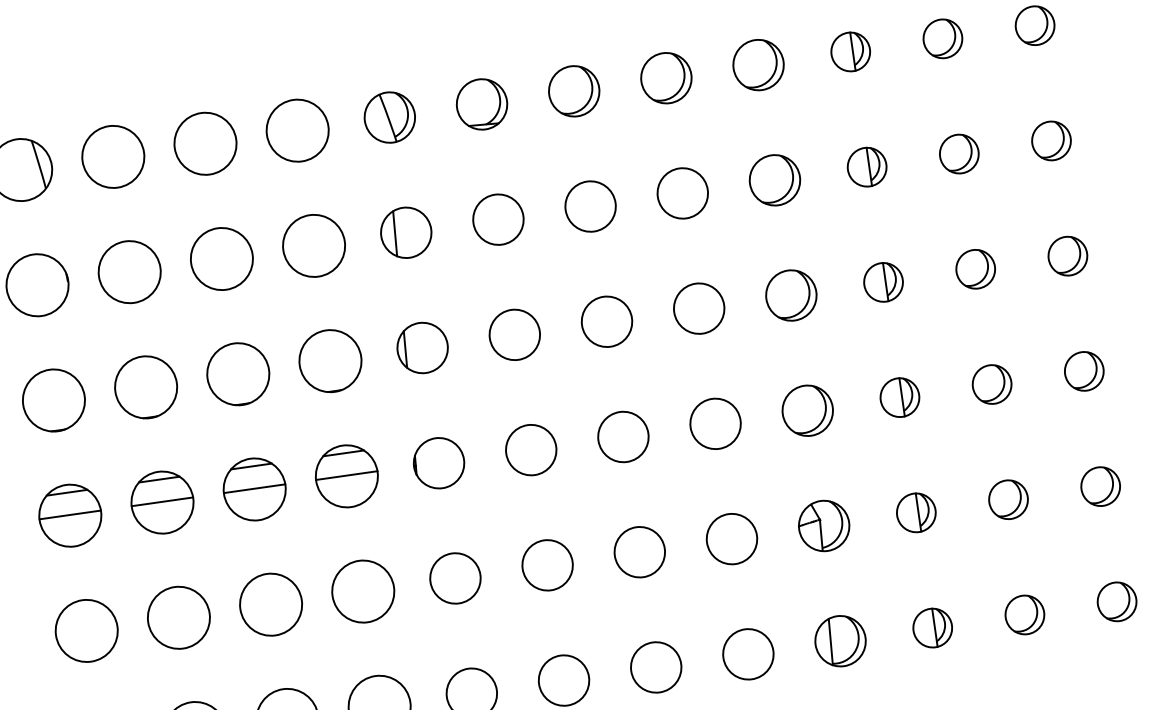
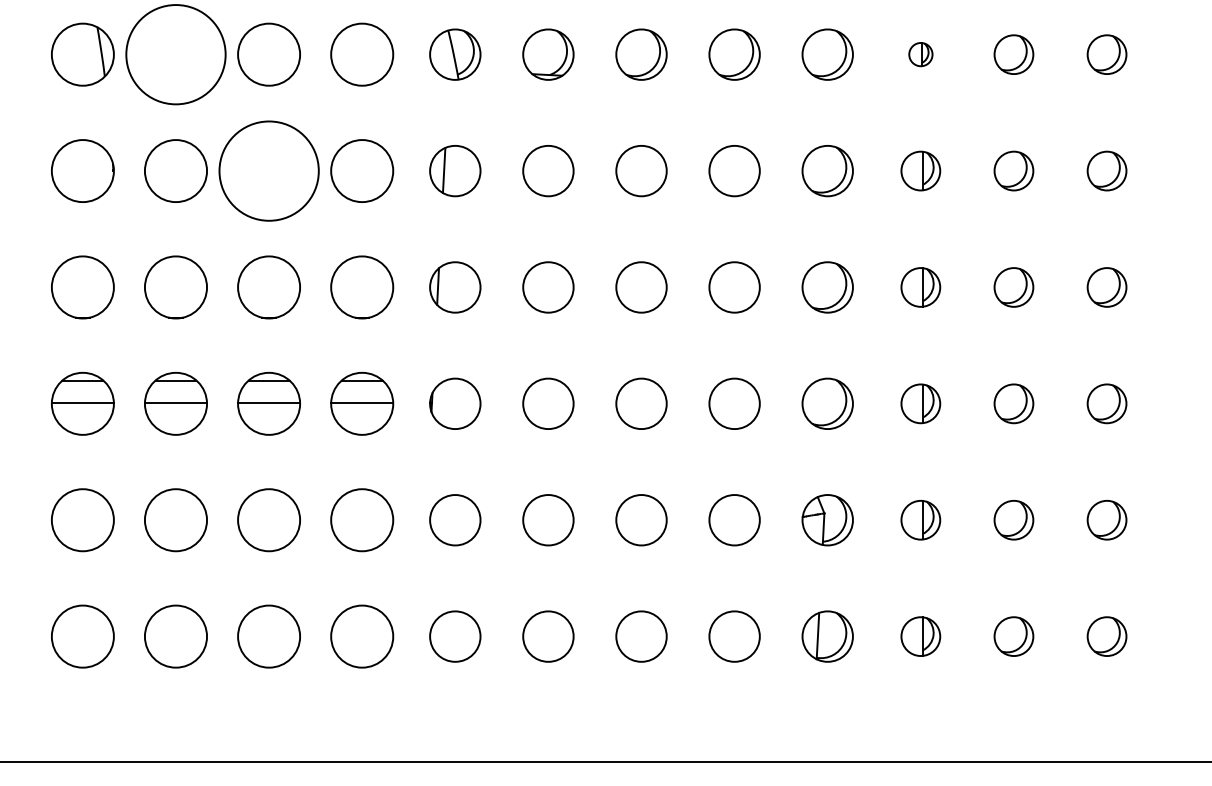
part: (850, 51) -> (920, 54), size x0.6
circle: (112, 156) -> (175, 54), size x1.6
circle: (221, 258) -> (268, 170), size x1.6

